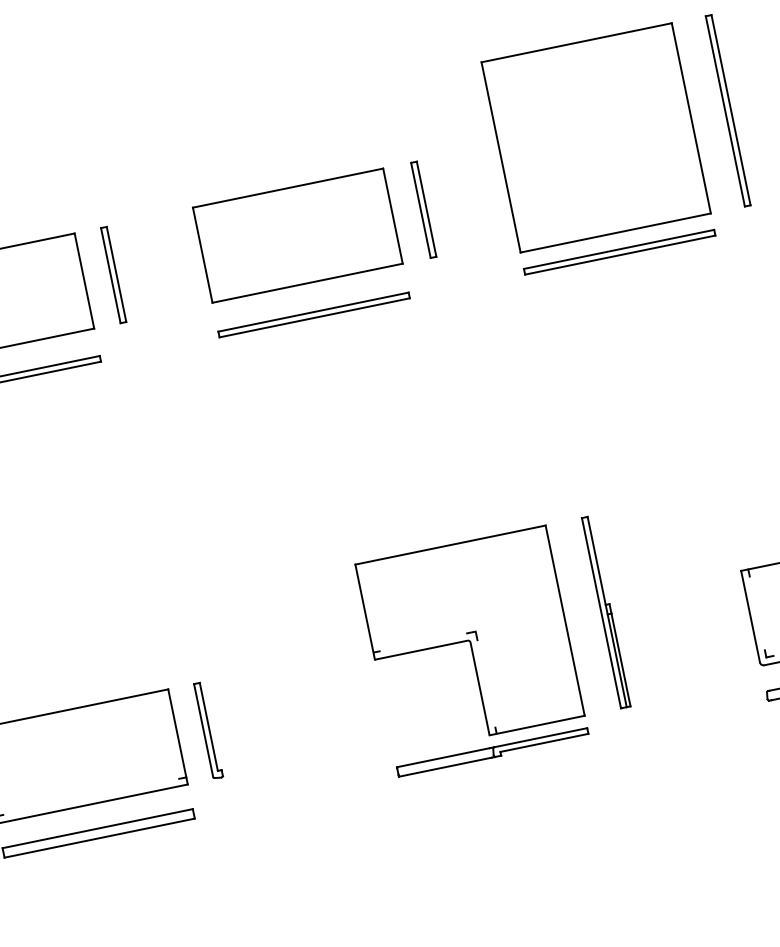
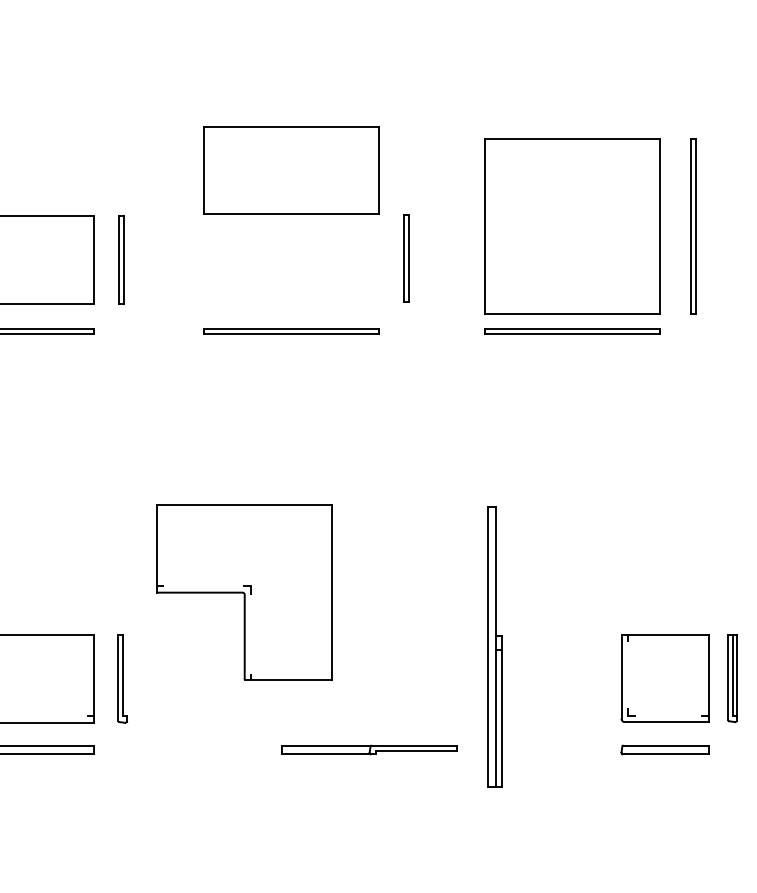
part: (298, 235) -> (291, 170), moved
part: (605, 612) -> (494, 646), size x1.6
part: (469, 640) -> (244, 592), moved

